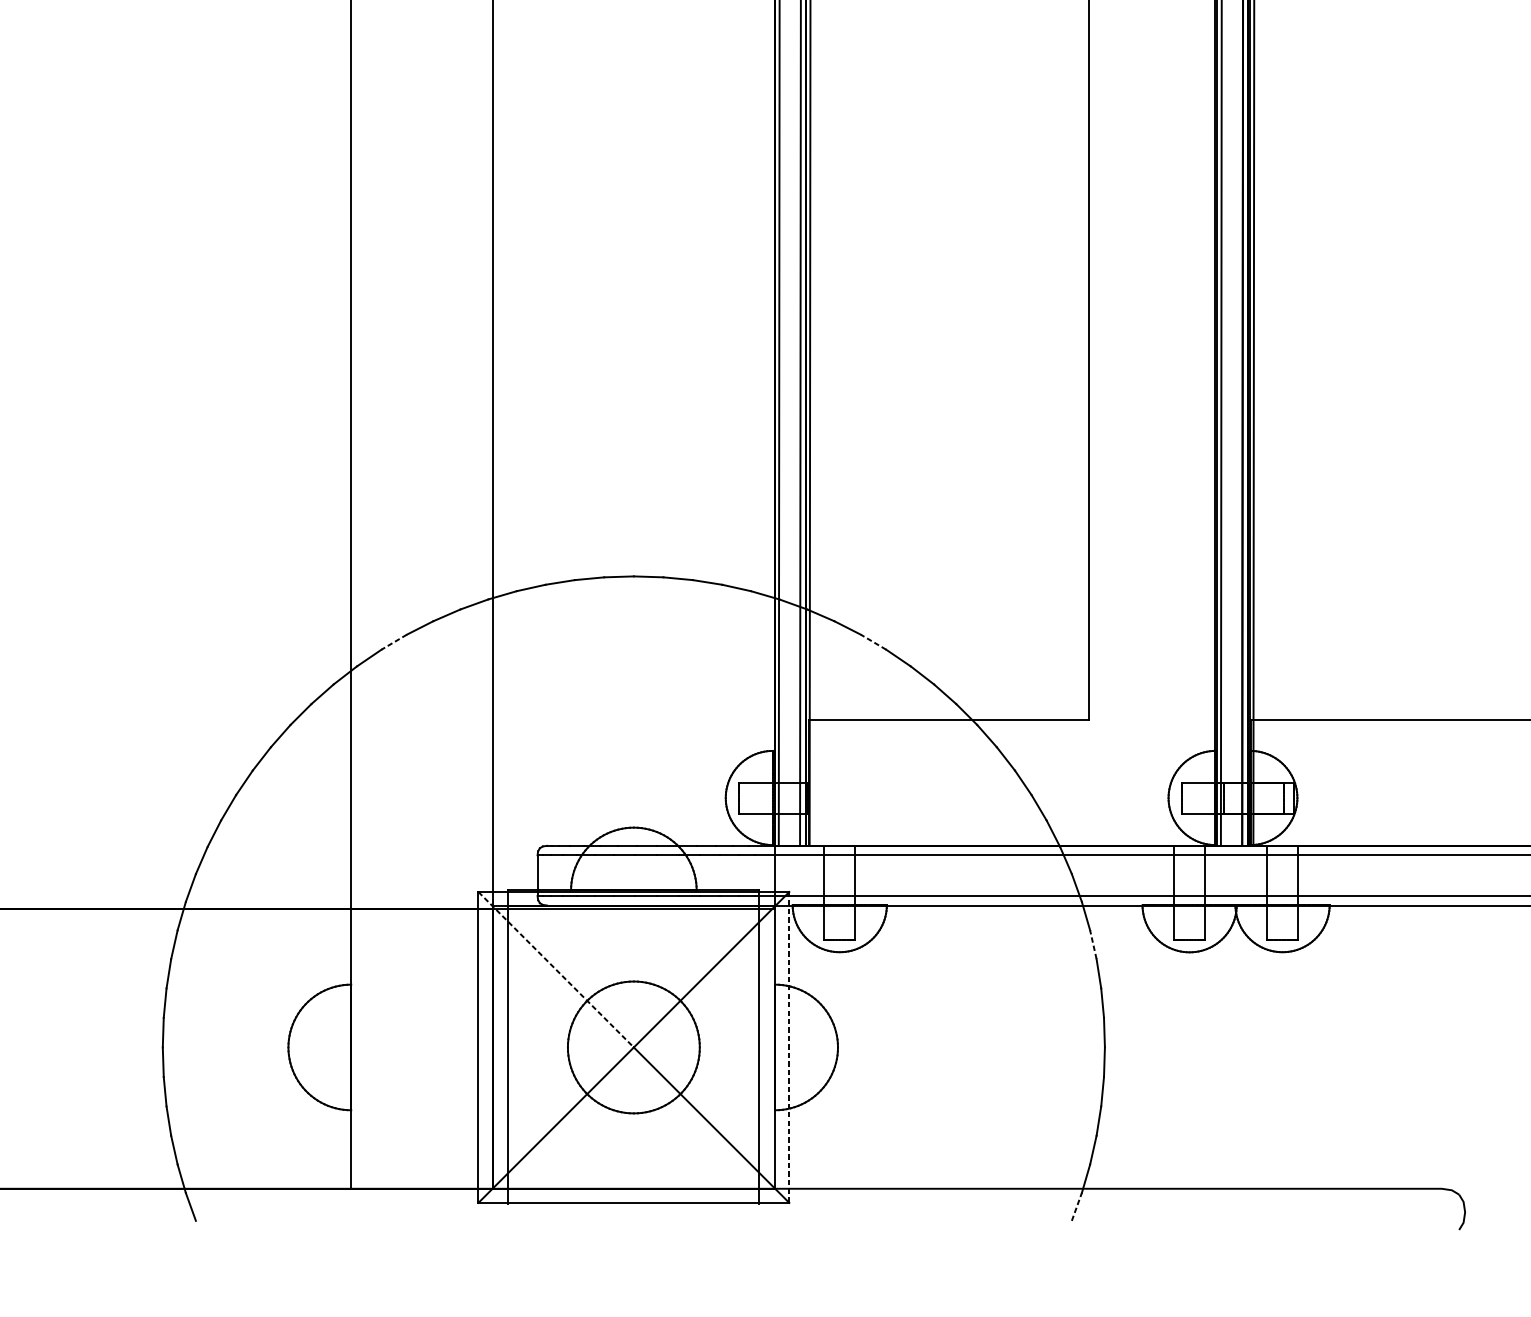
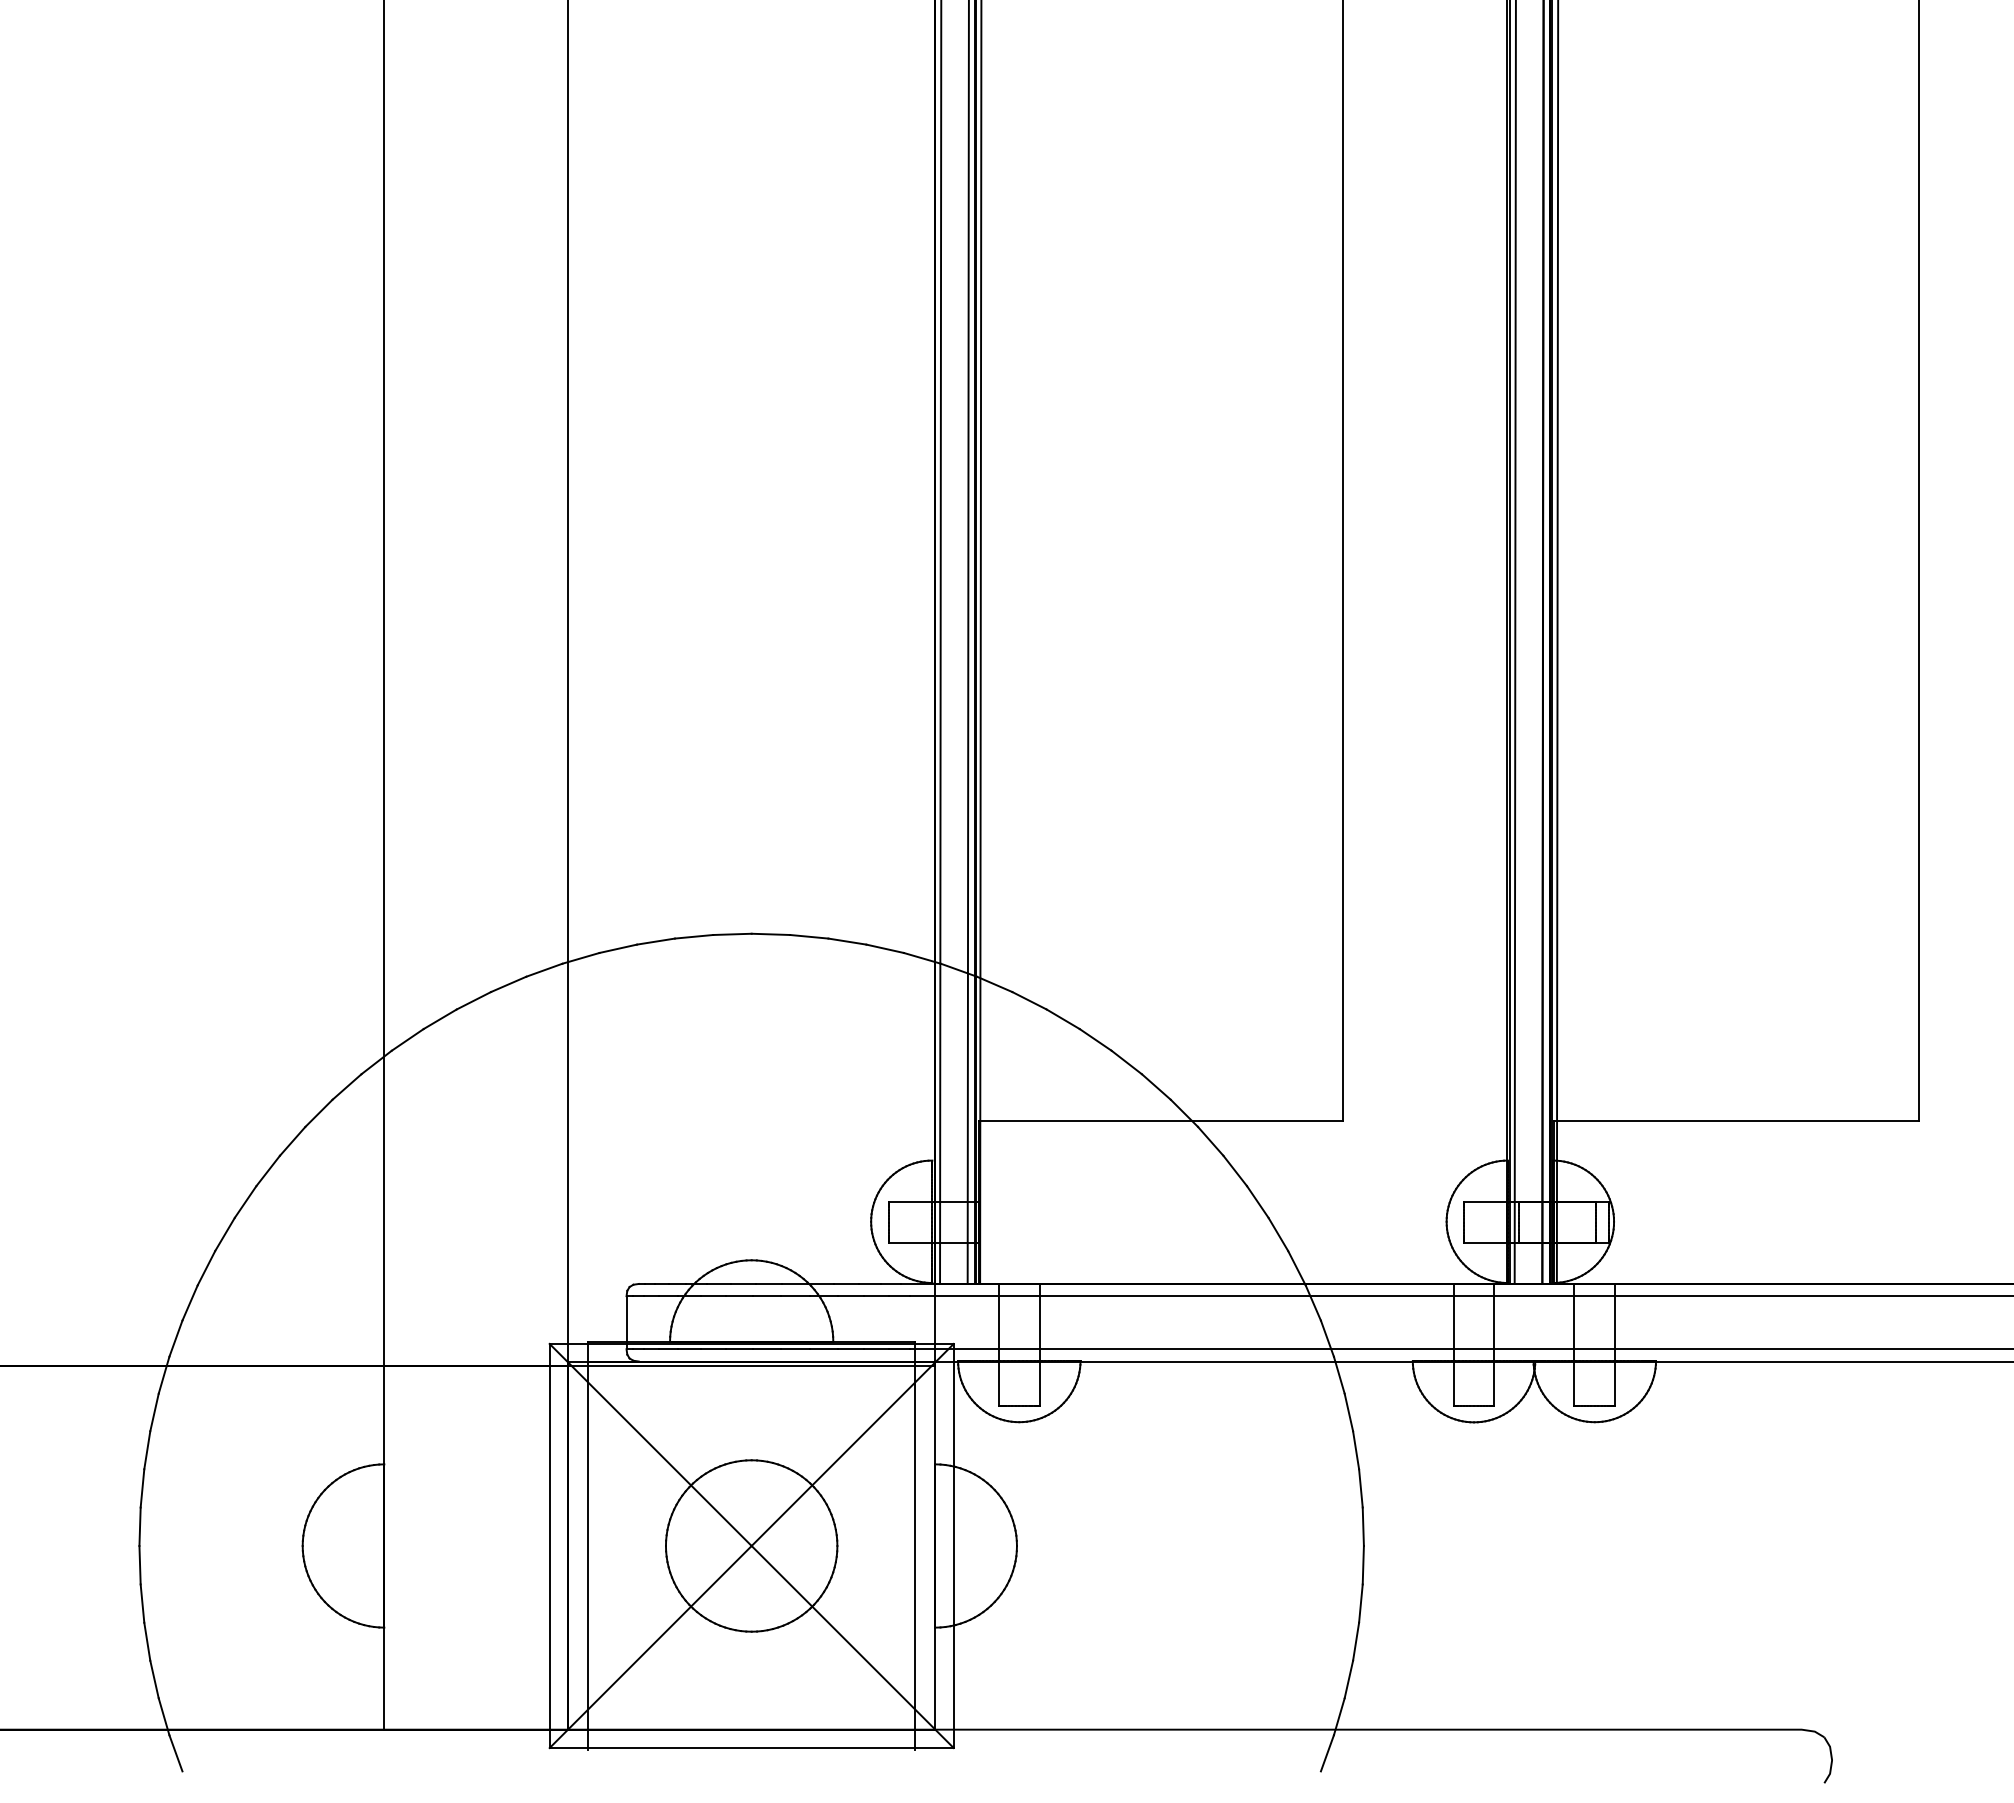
line: (393, 642) -> (439, 1019), dashed -> solid
line: (873, 642) -> (1062, 1019), dashed -> solid
line: (1093, 944) -> (1348, 1412), dashed -> solid
line: (556, 969) -> (650, 1444), dashed -> solid
line: (789, 1047) -> (953, 1546), dashed -> solid
line: (1076, 1206) -> (1327, 1752), dashed -> solid

